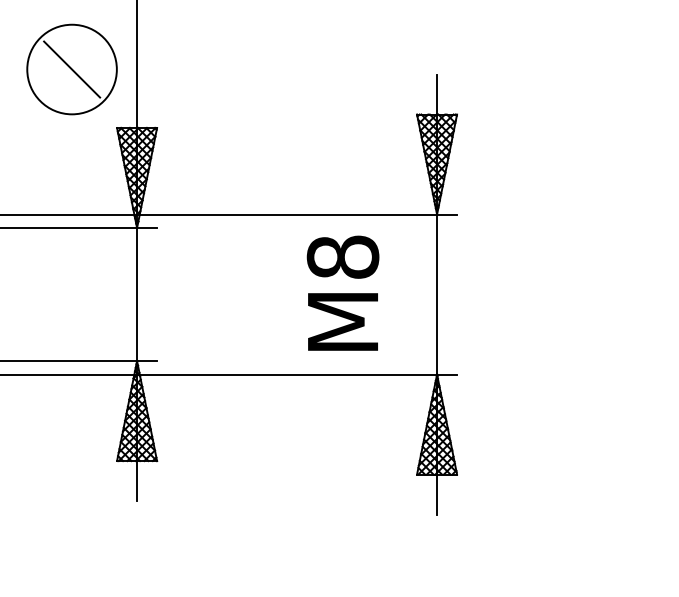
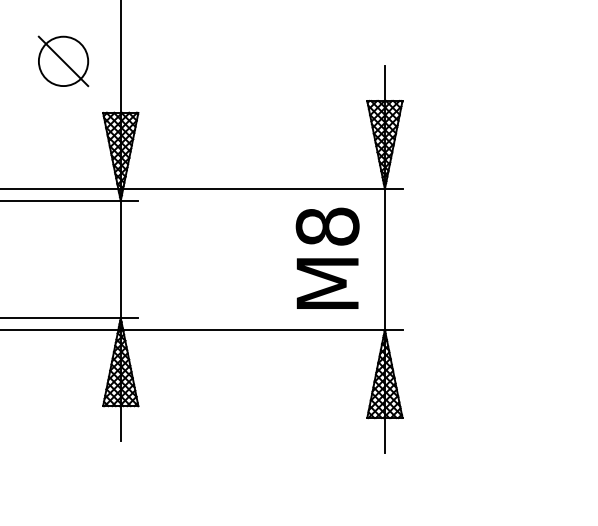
circle: (72, 69) -> (63, 61), size x0.62
text: (342, 292) -> (327, 257), moved

